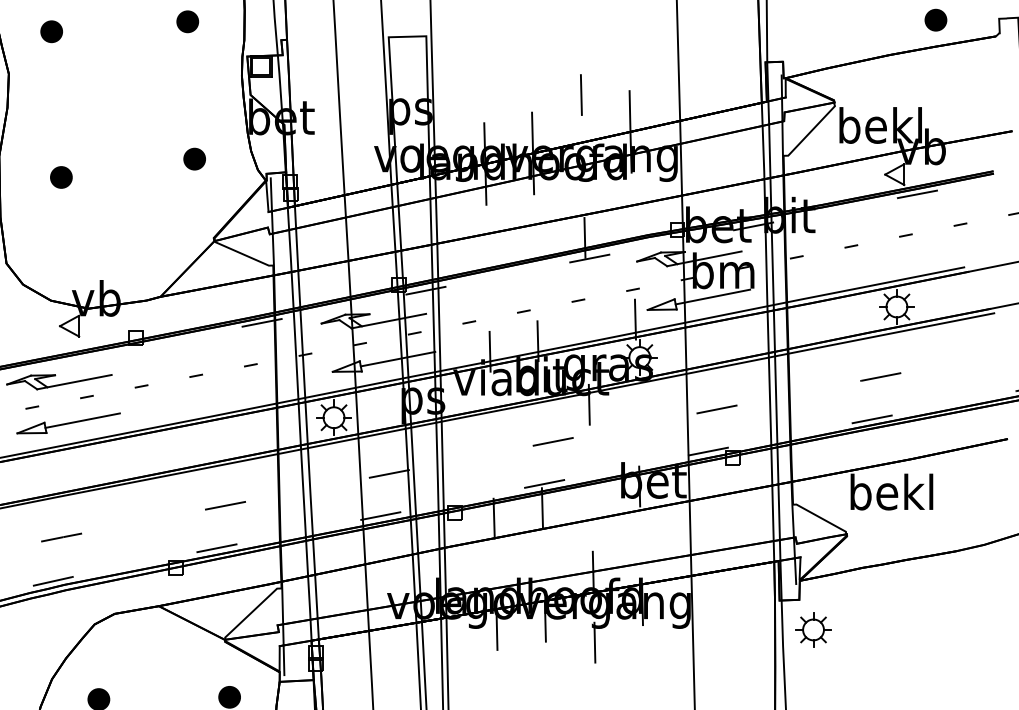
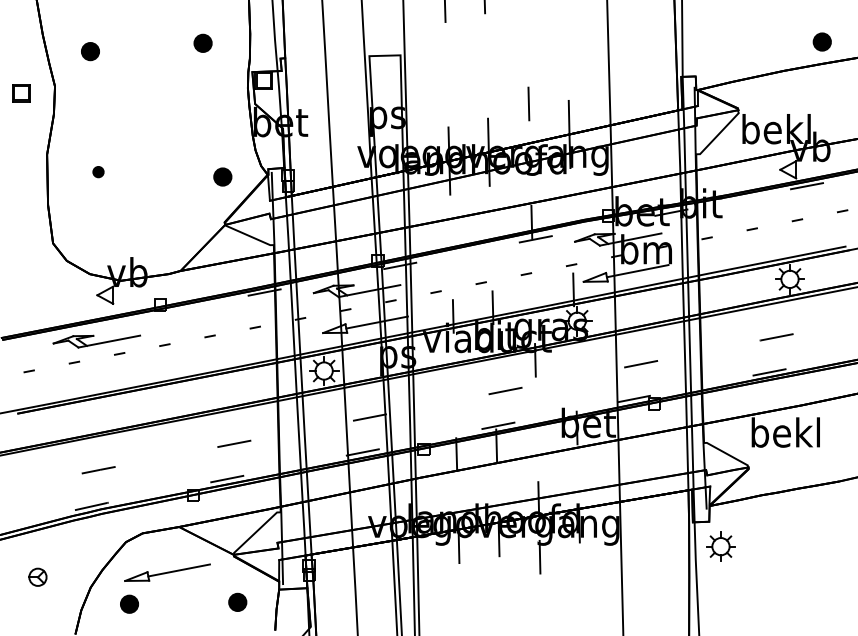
part: (194, 158) -> (222, 176), moved
part: (61, 176) -> (98, 171), size x0.6
part: (68, 423) -> (167, 572), moved

